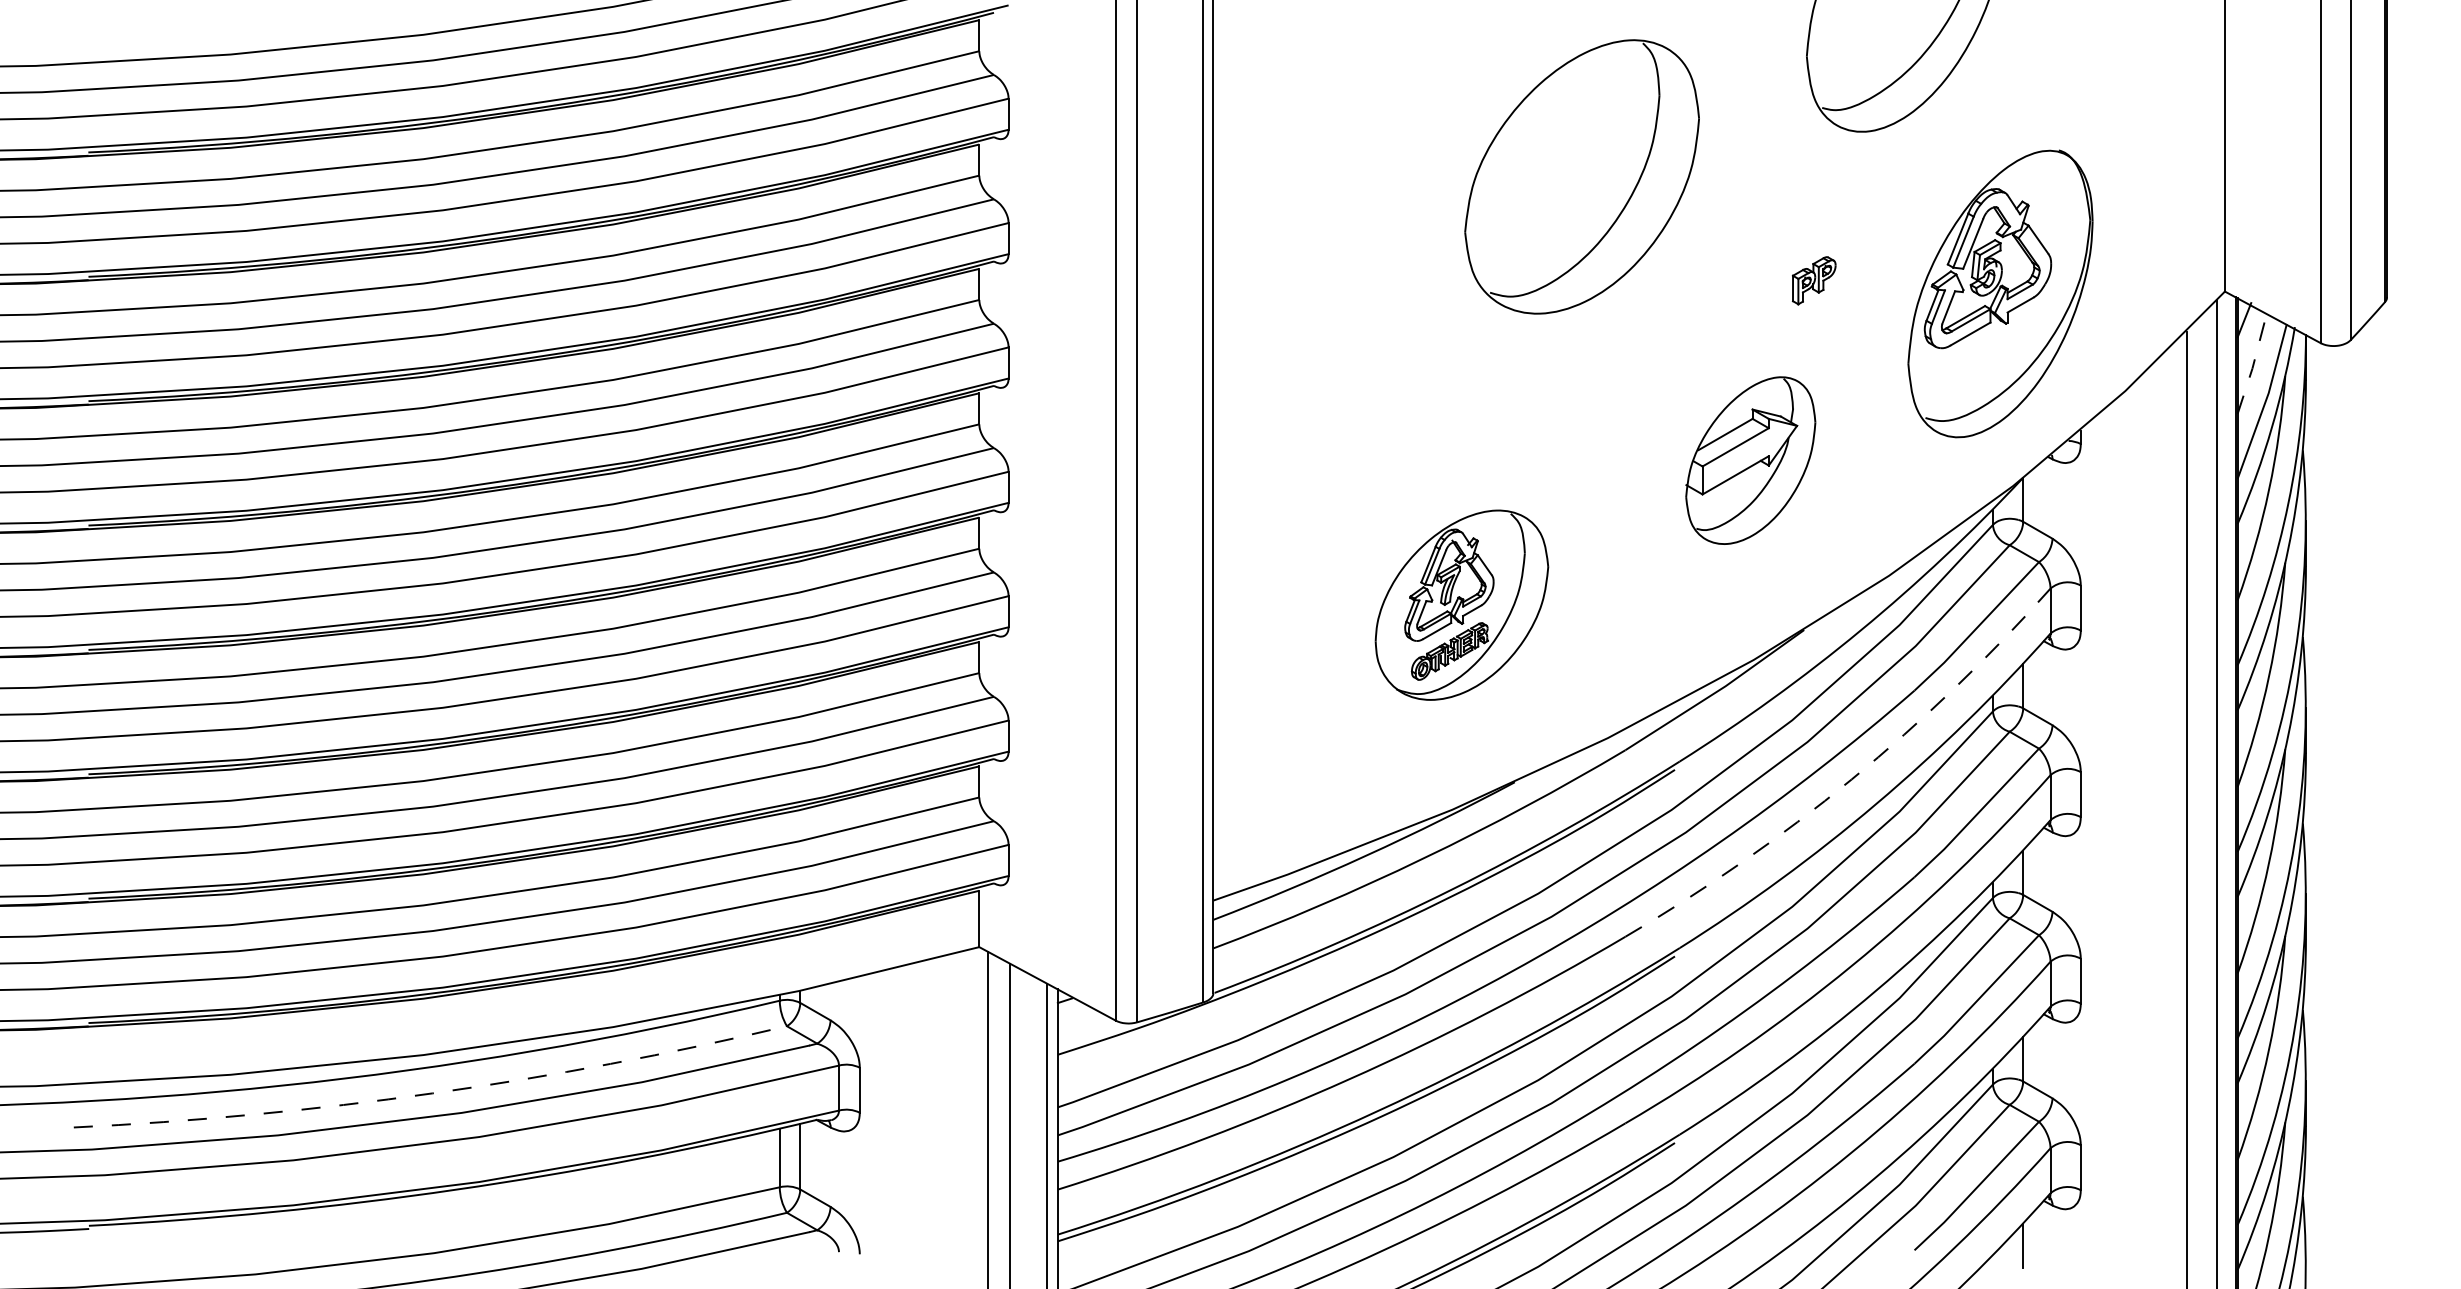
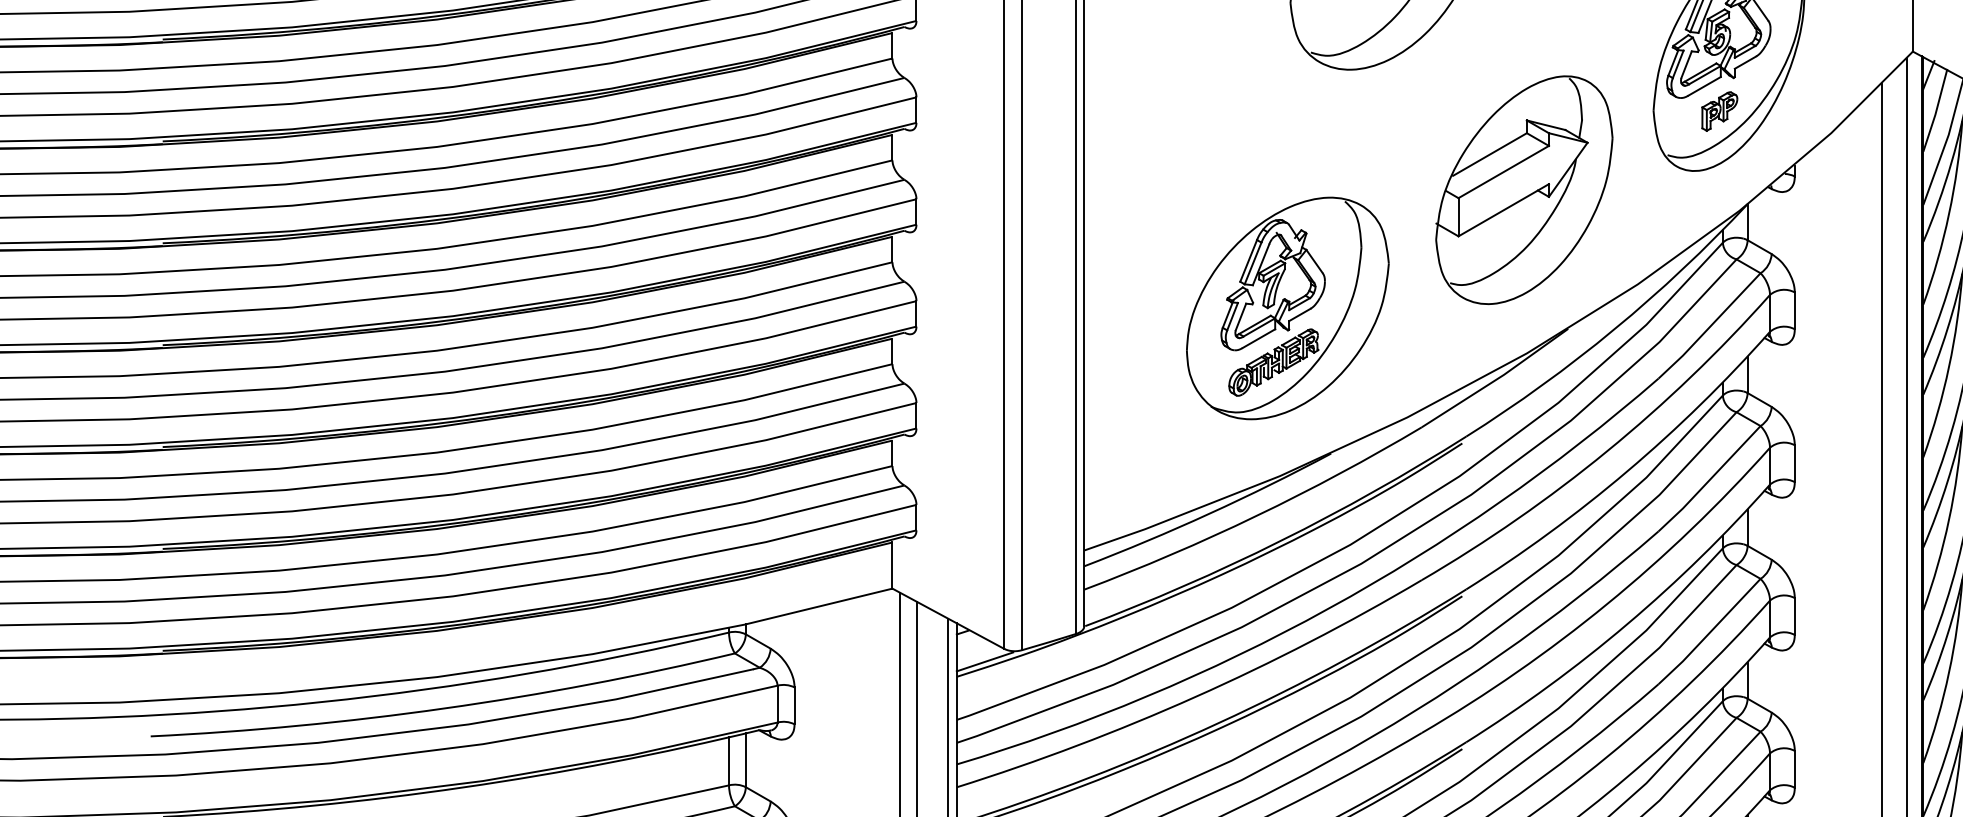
part: (1814, 280) -> (1720, 111), moved
line: (2253, 363) -> (1936, 110), dashed -> solid
part: (1750, 460) -> (1524, 190), size x1.67
part: (1461, 605) -> (1287, 308), size x1.43
arc: (1851, 779) -> (1606, 451), dashed -> solid
line: (1091, 1036) -> (984, 661), added
arc: (432, 1093) -> (444, 708), dashed -> solid

